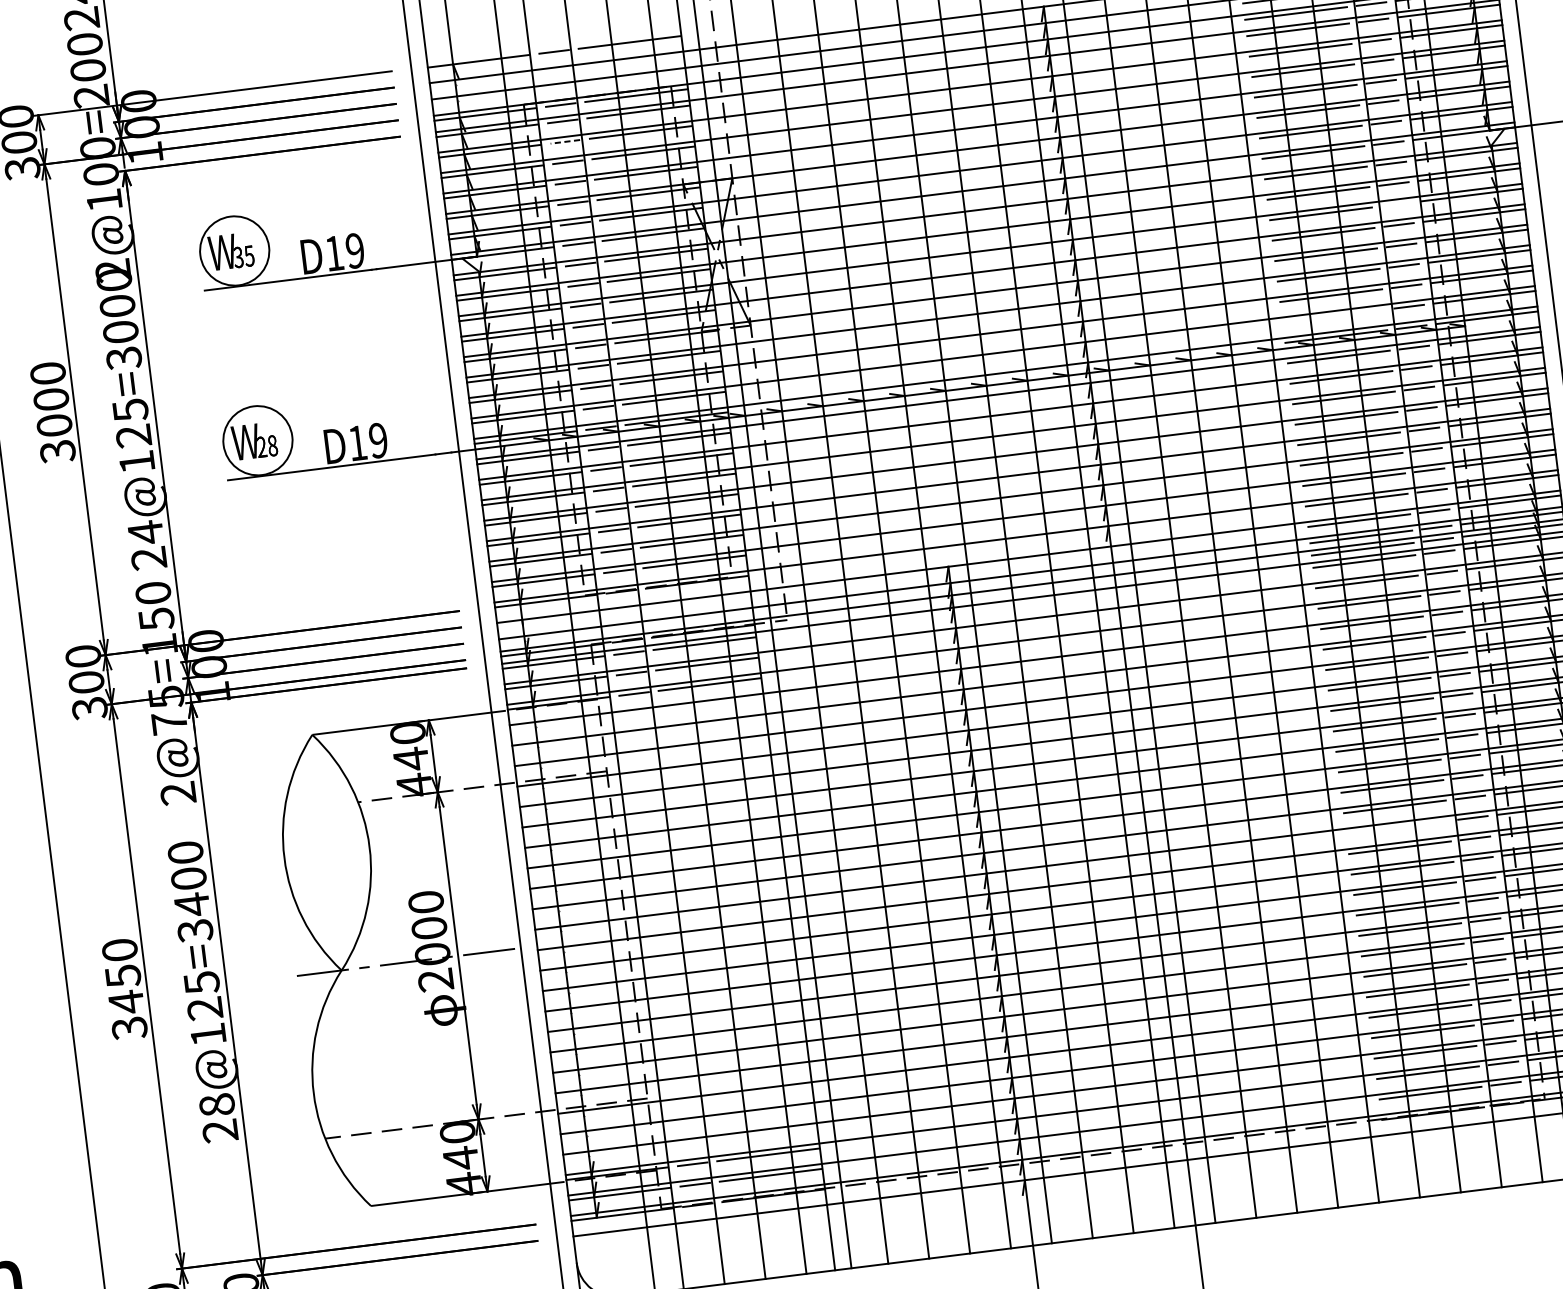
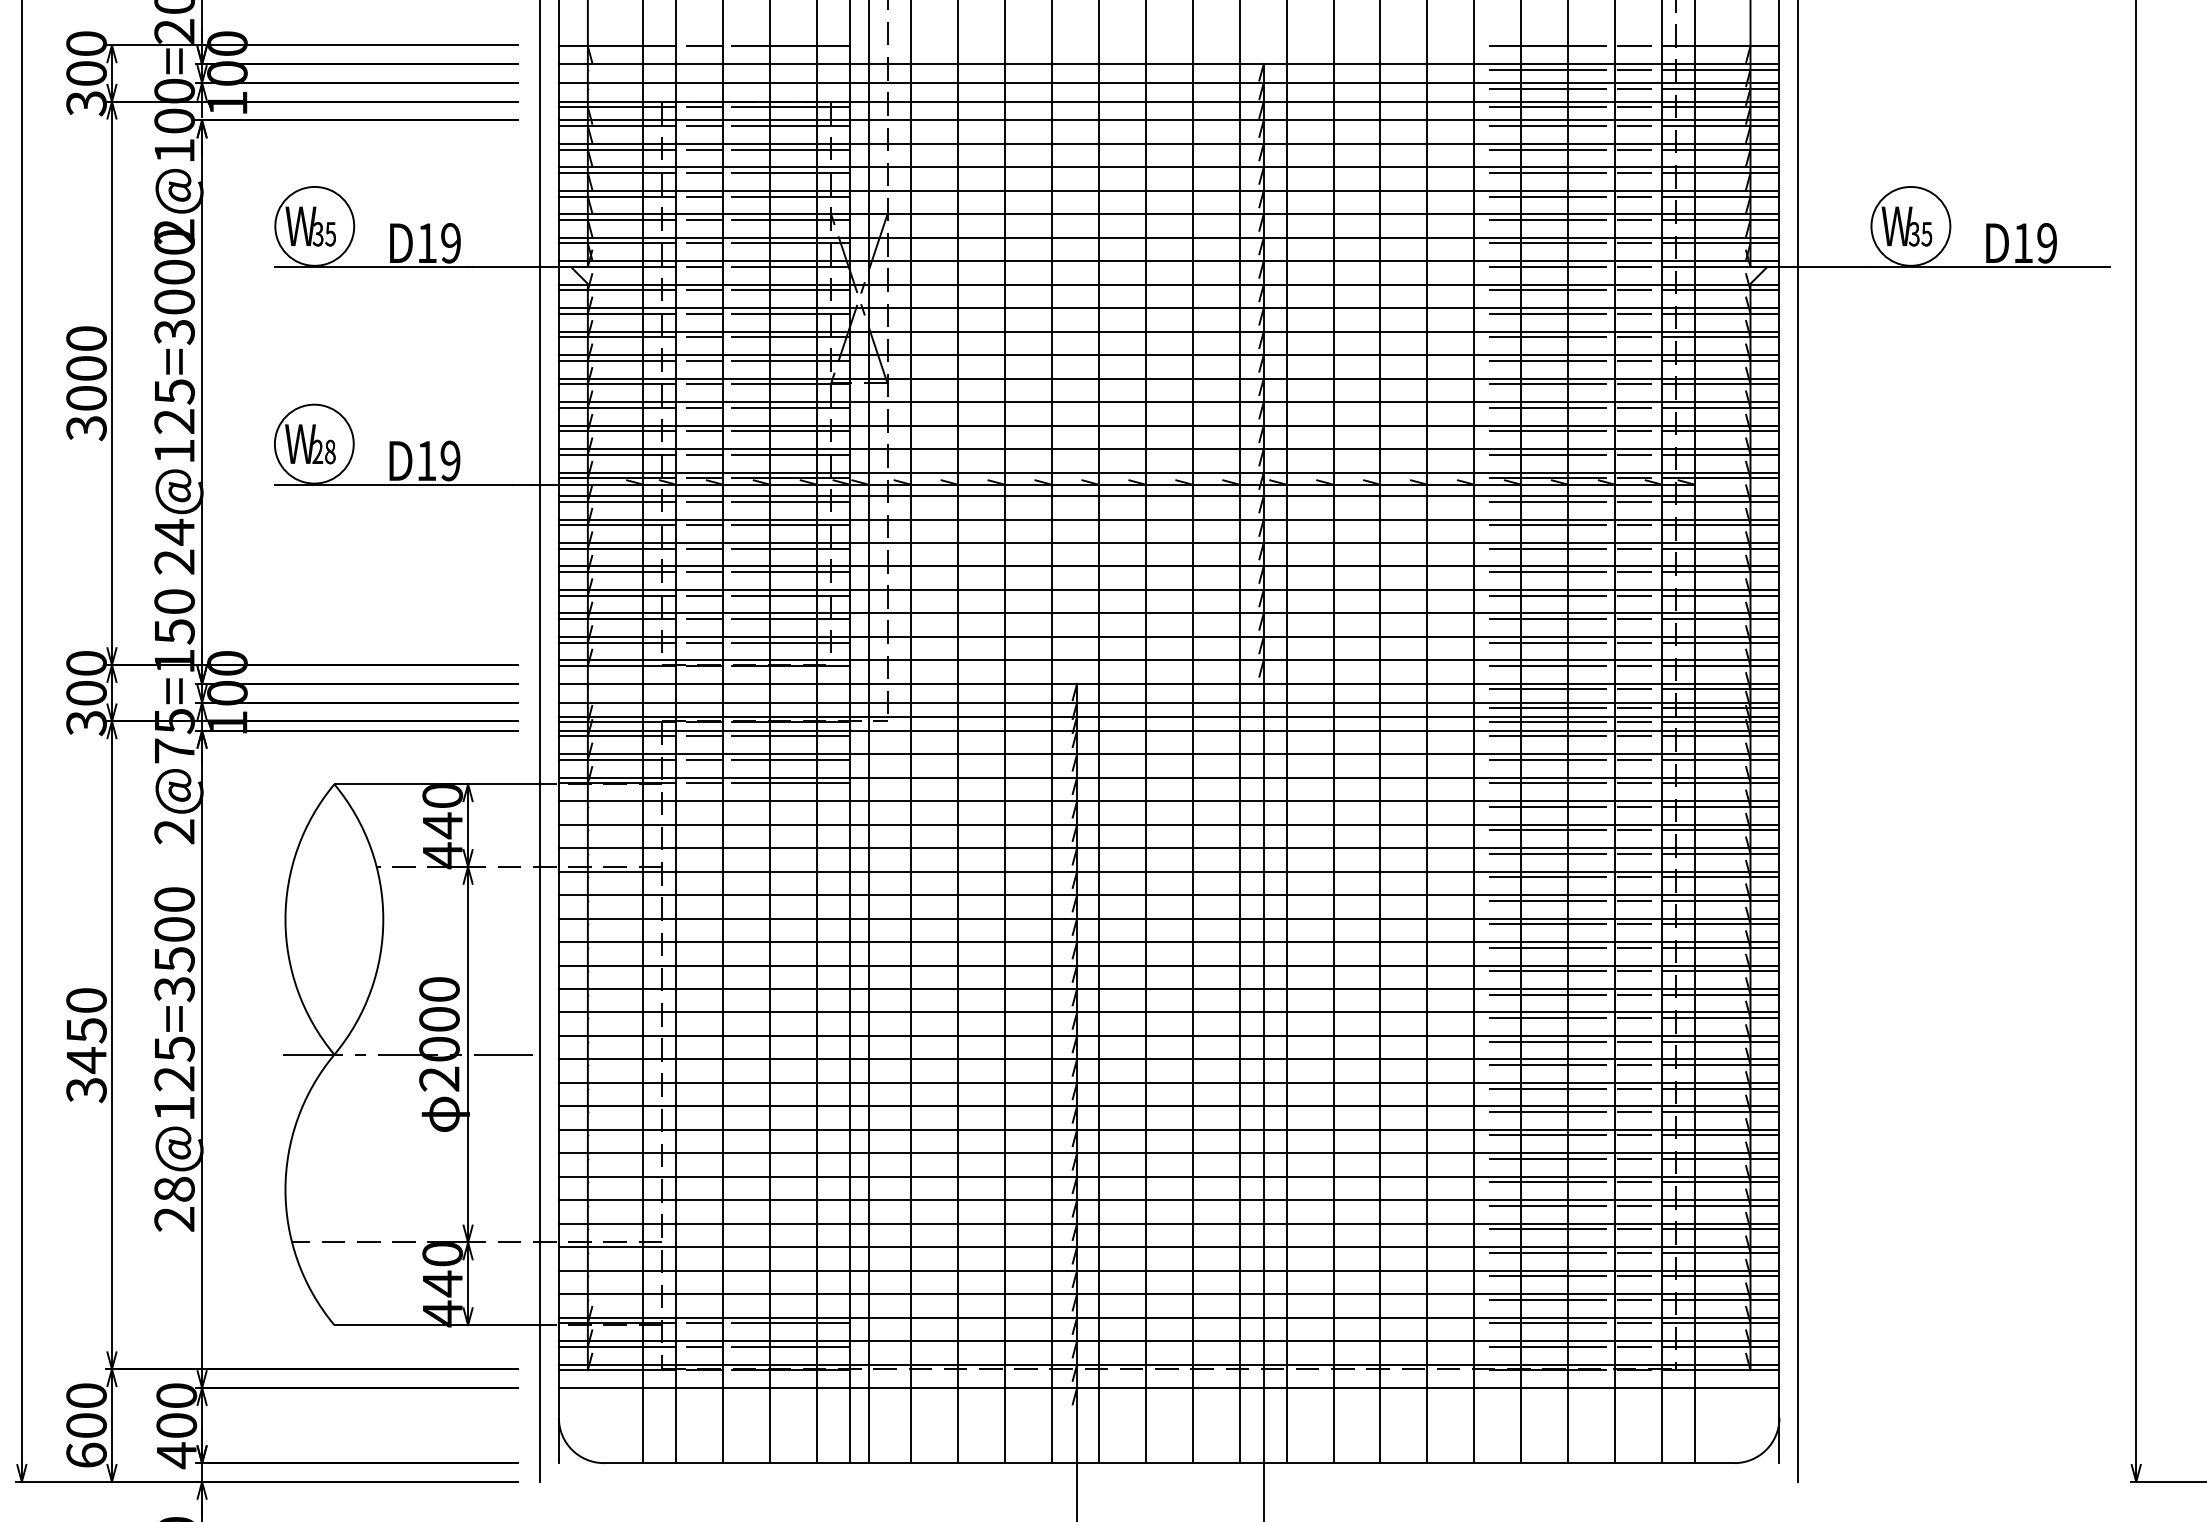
line: (565, 141) -> (703, 149), dashed -> solid
line: (1396, 204) -> (1634, 337), added
line: (1333, 315) -> (1547, 454), added
line: (1397, 827) -> (1547, 1041), added
text: (192, 904) -> (174, 959), 28@125=3400 -> 28@125=3500

